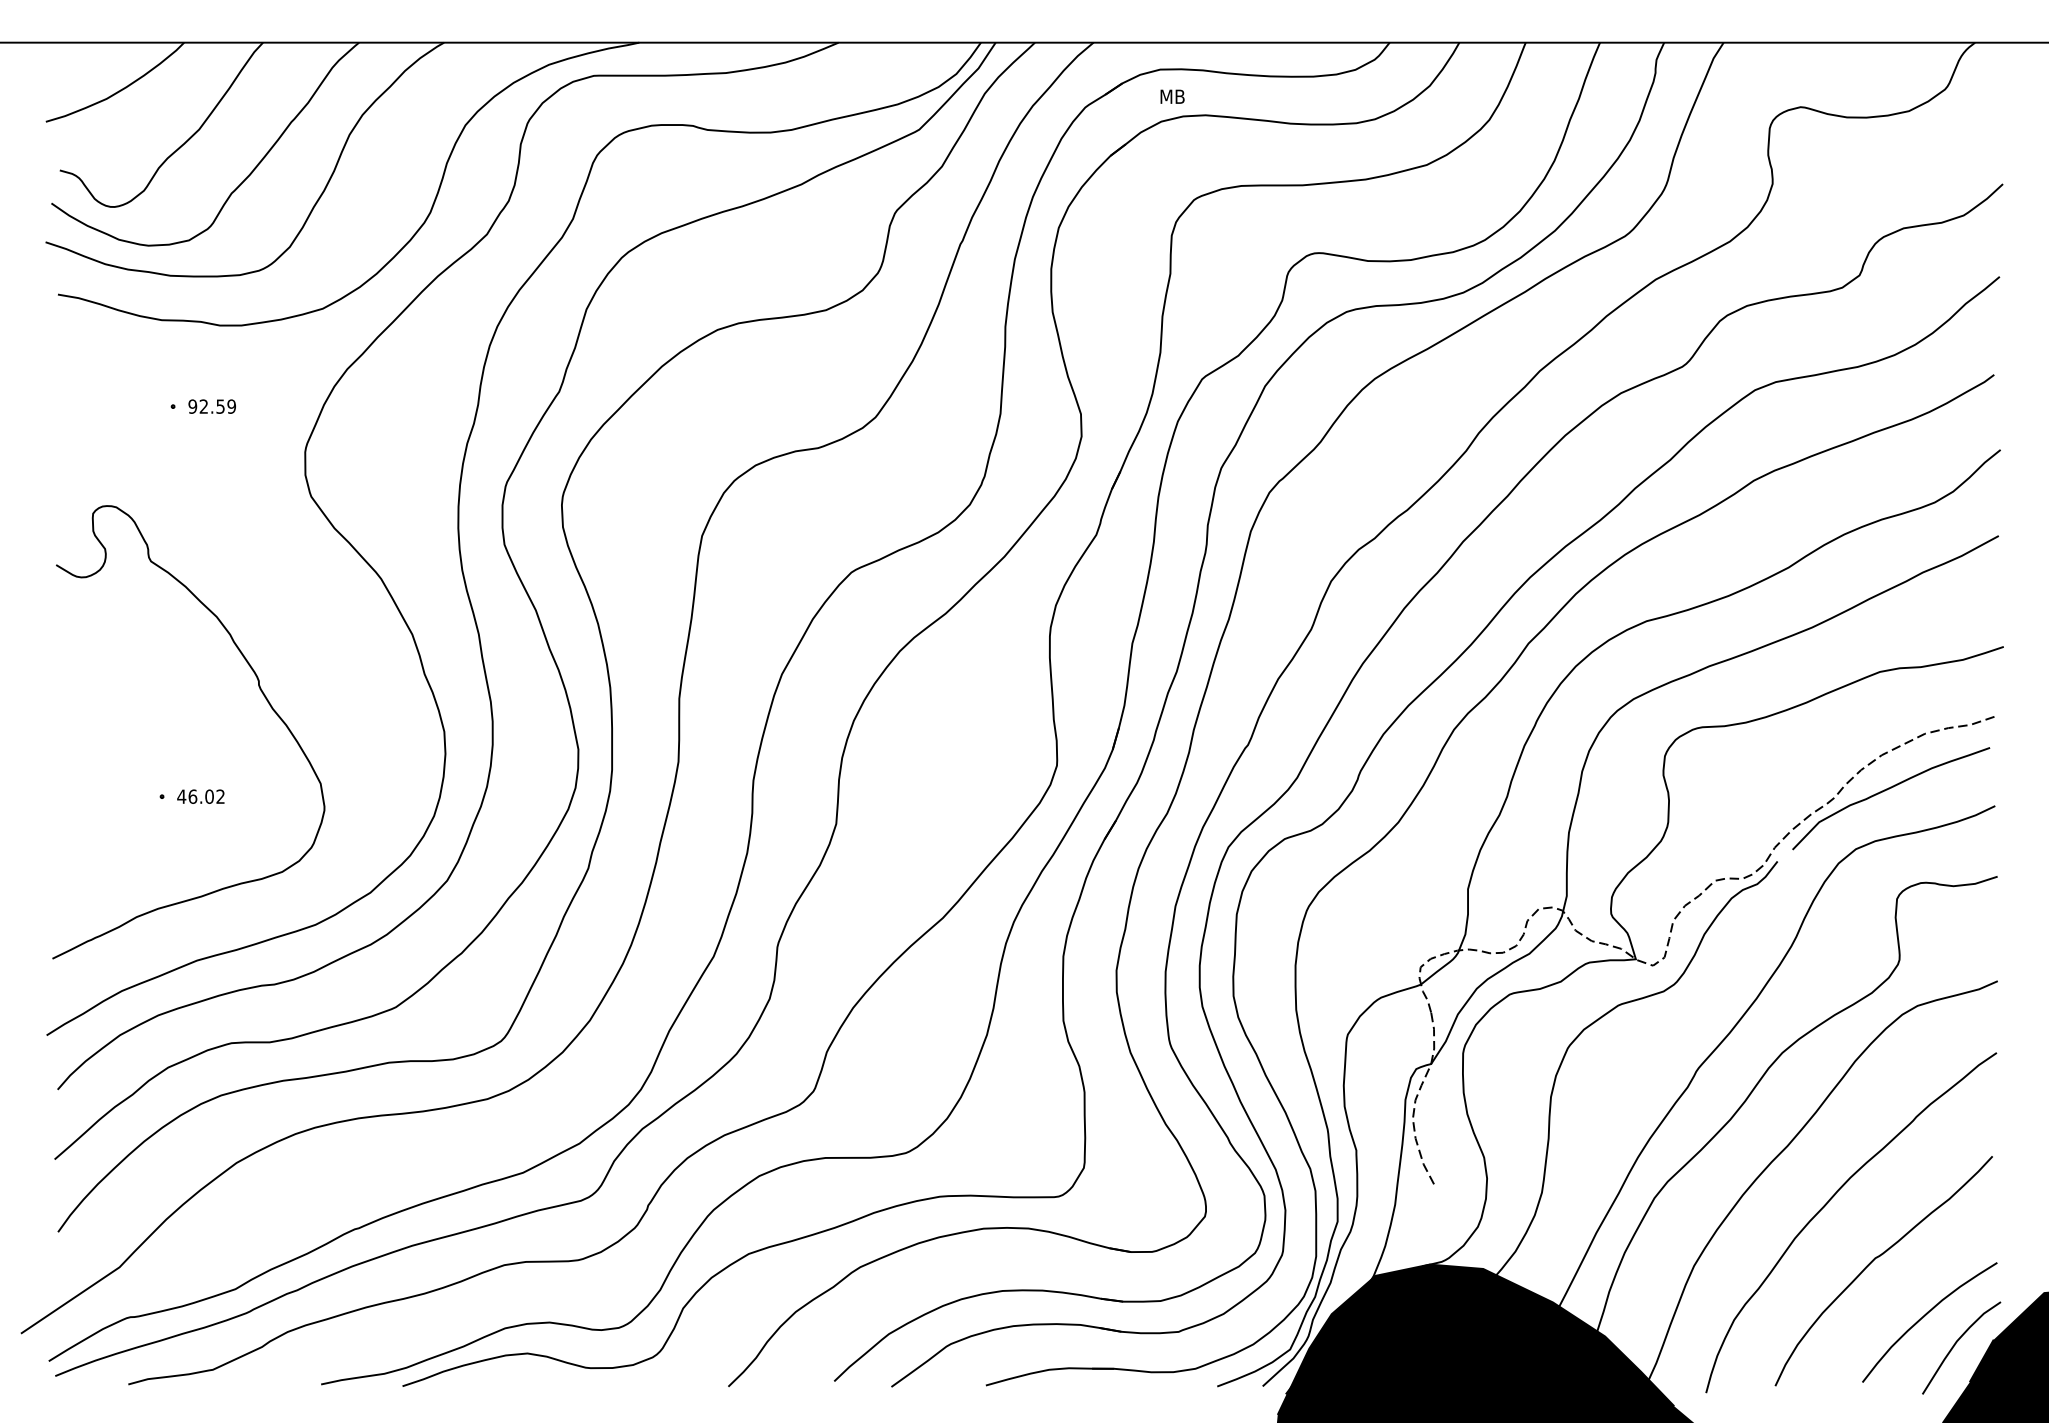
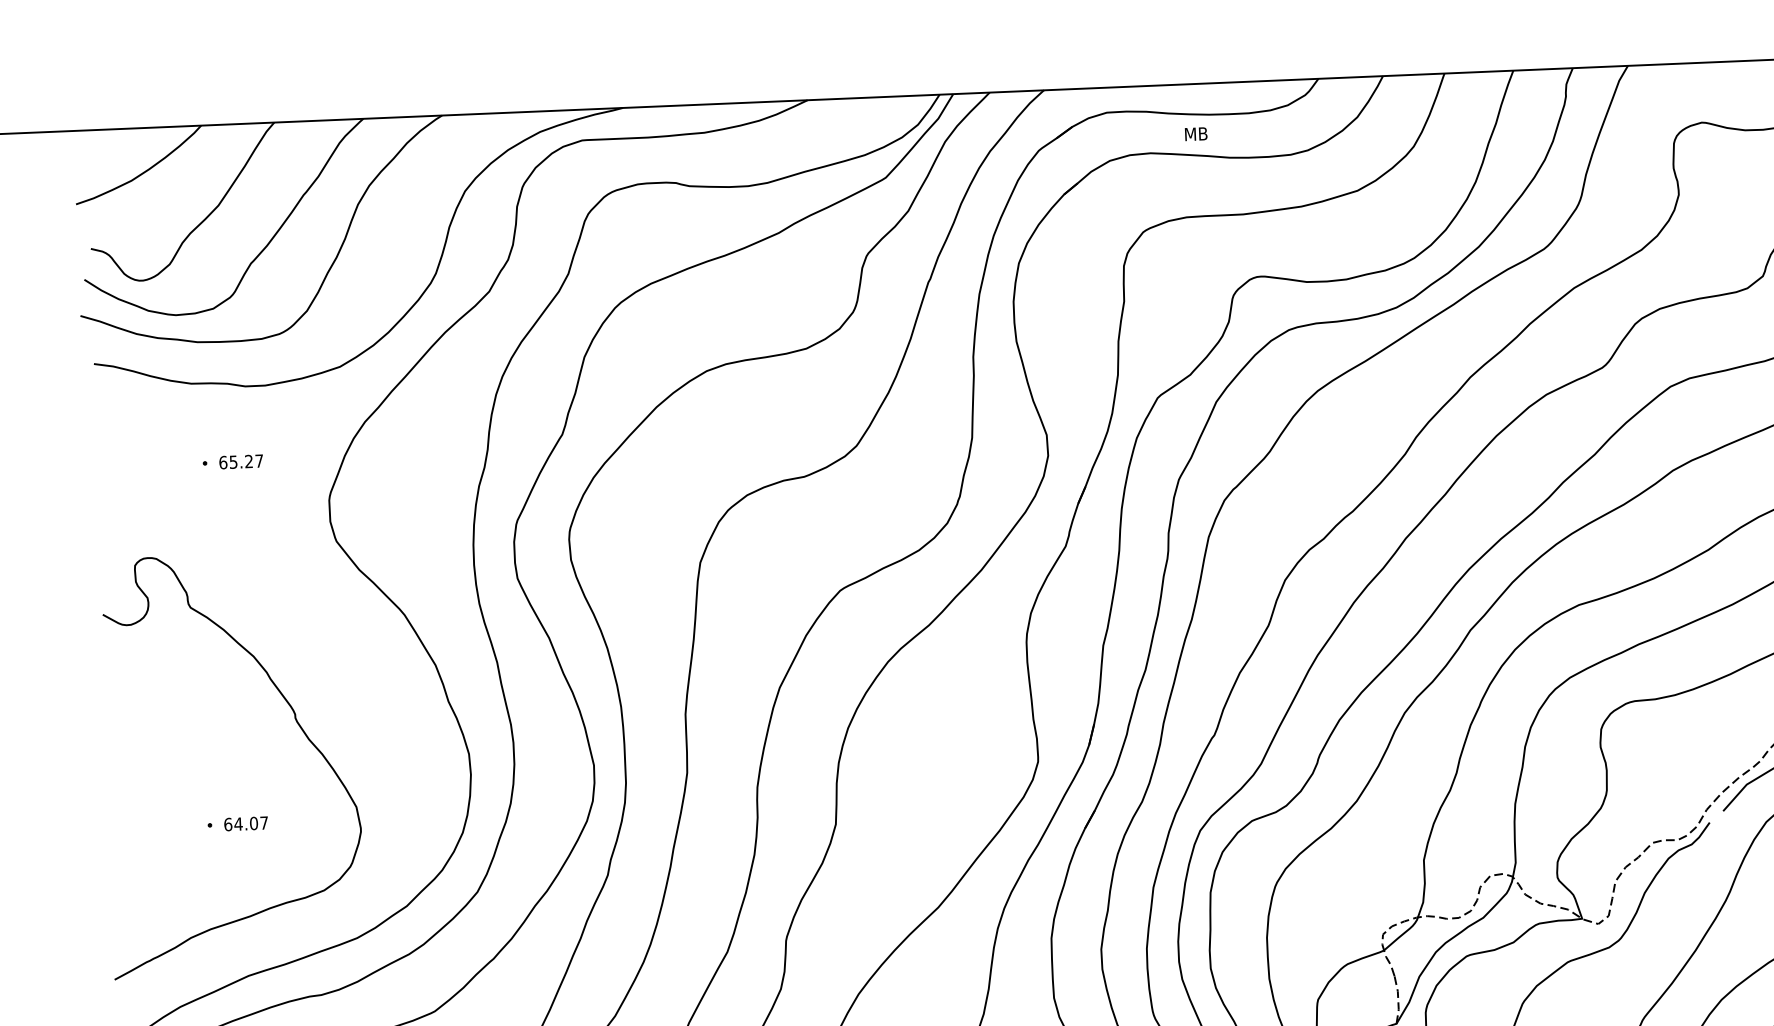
text: (1172, 96) -> (1196, 133), moved
text: (211, 406) -> (240, 461), 92.59 -> 65.27
text: (200, 796) -> (245, 823), 46.02 -> 64.07

